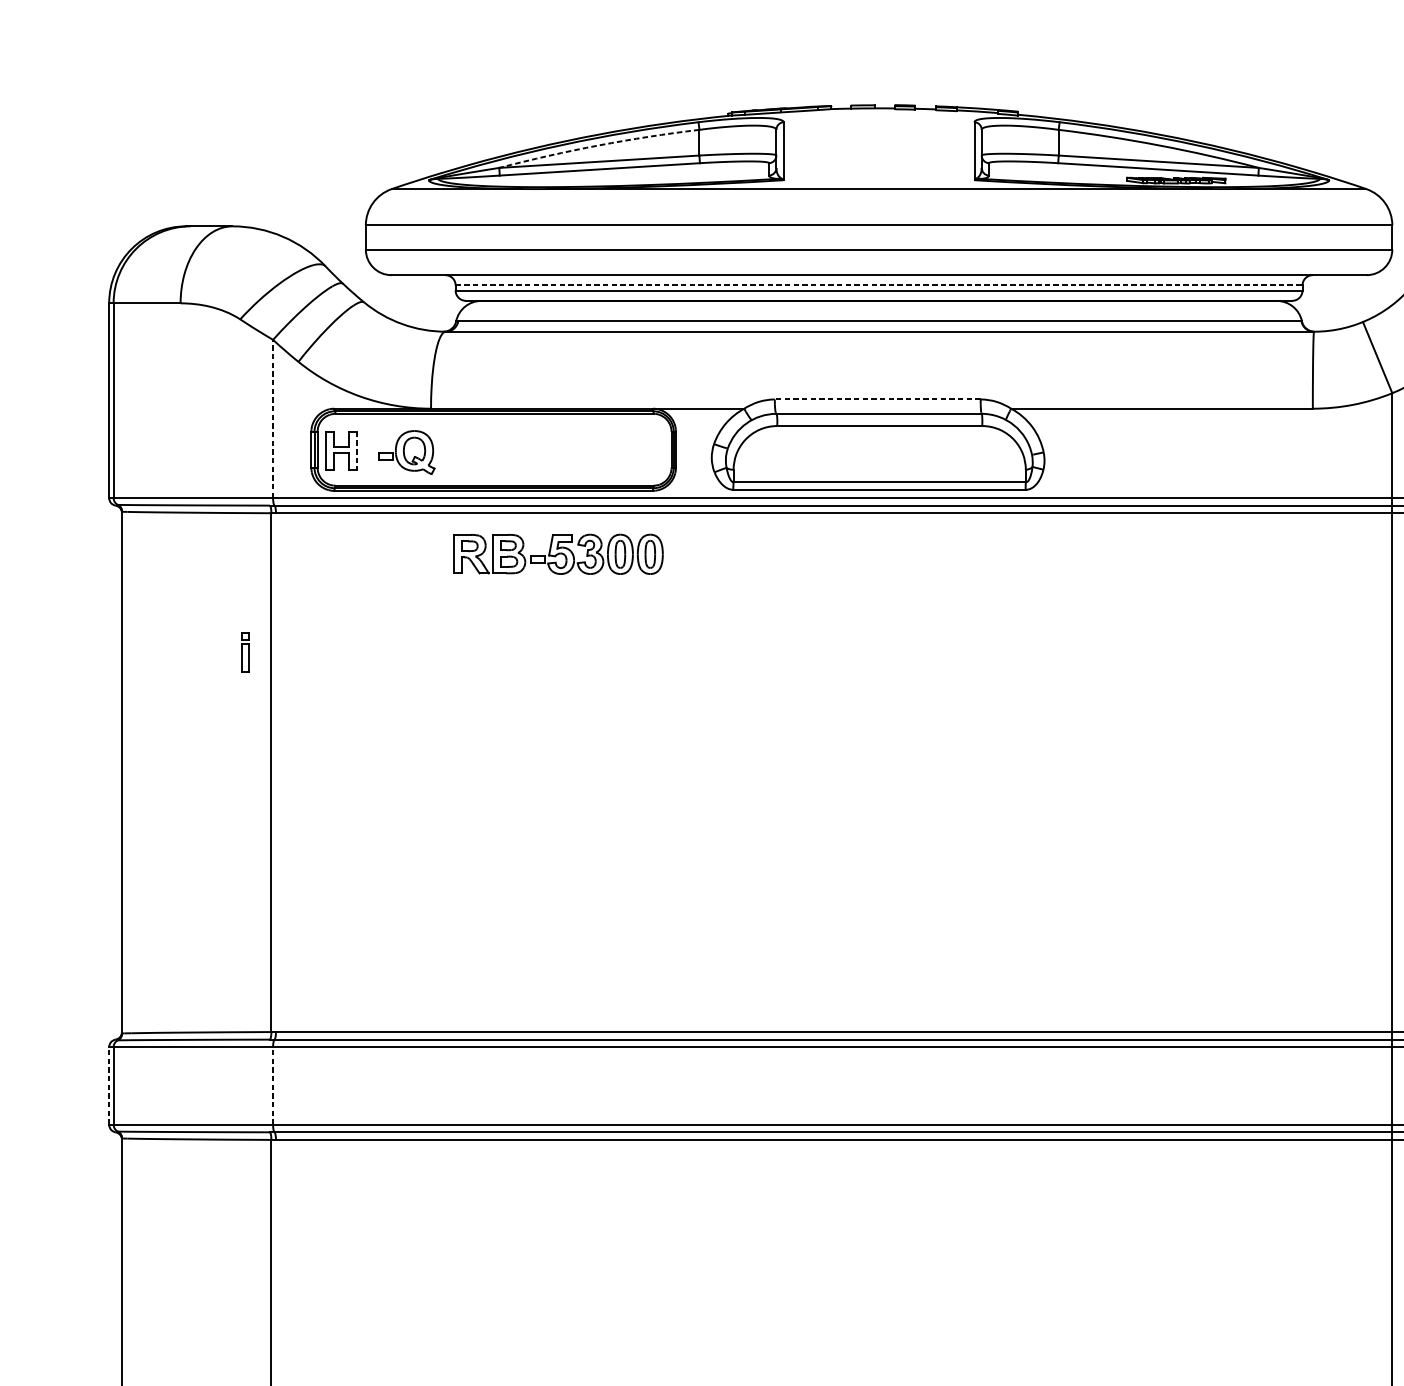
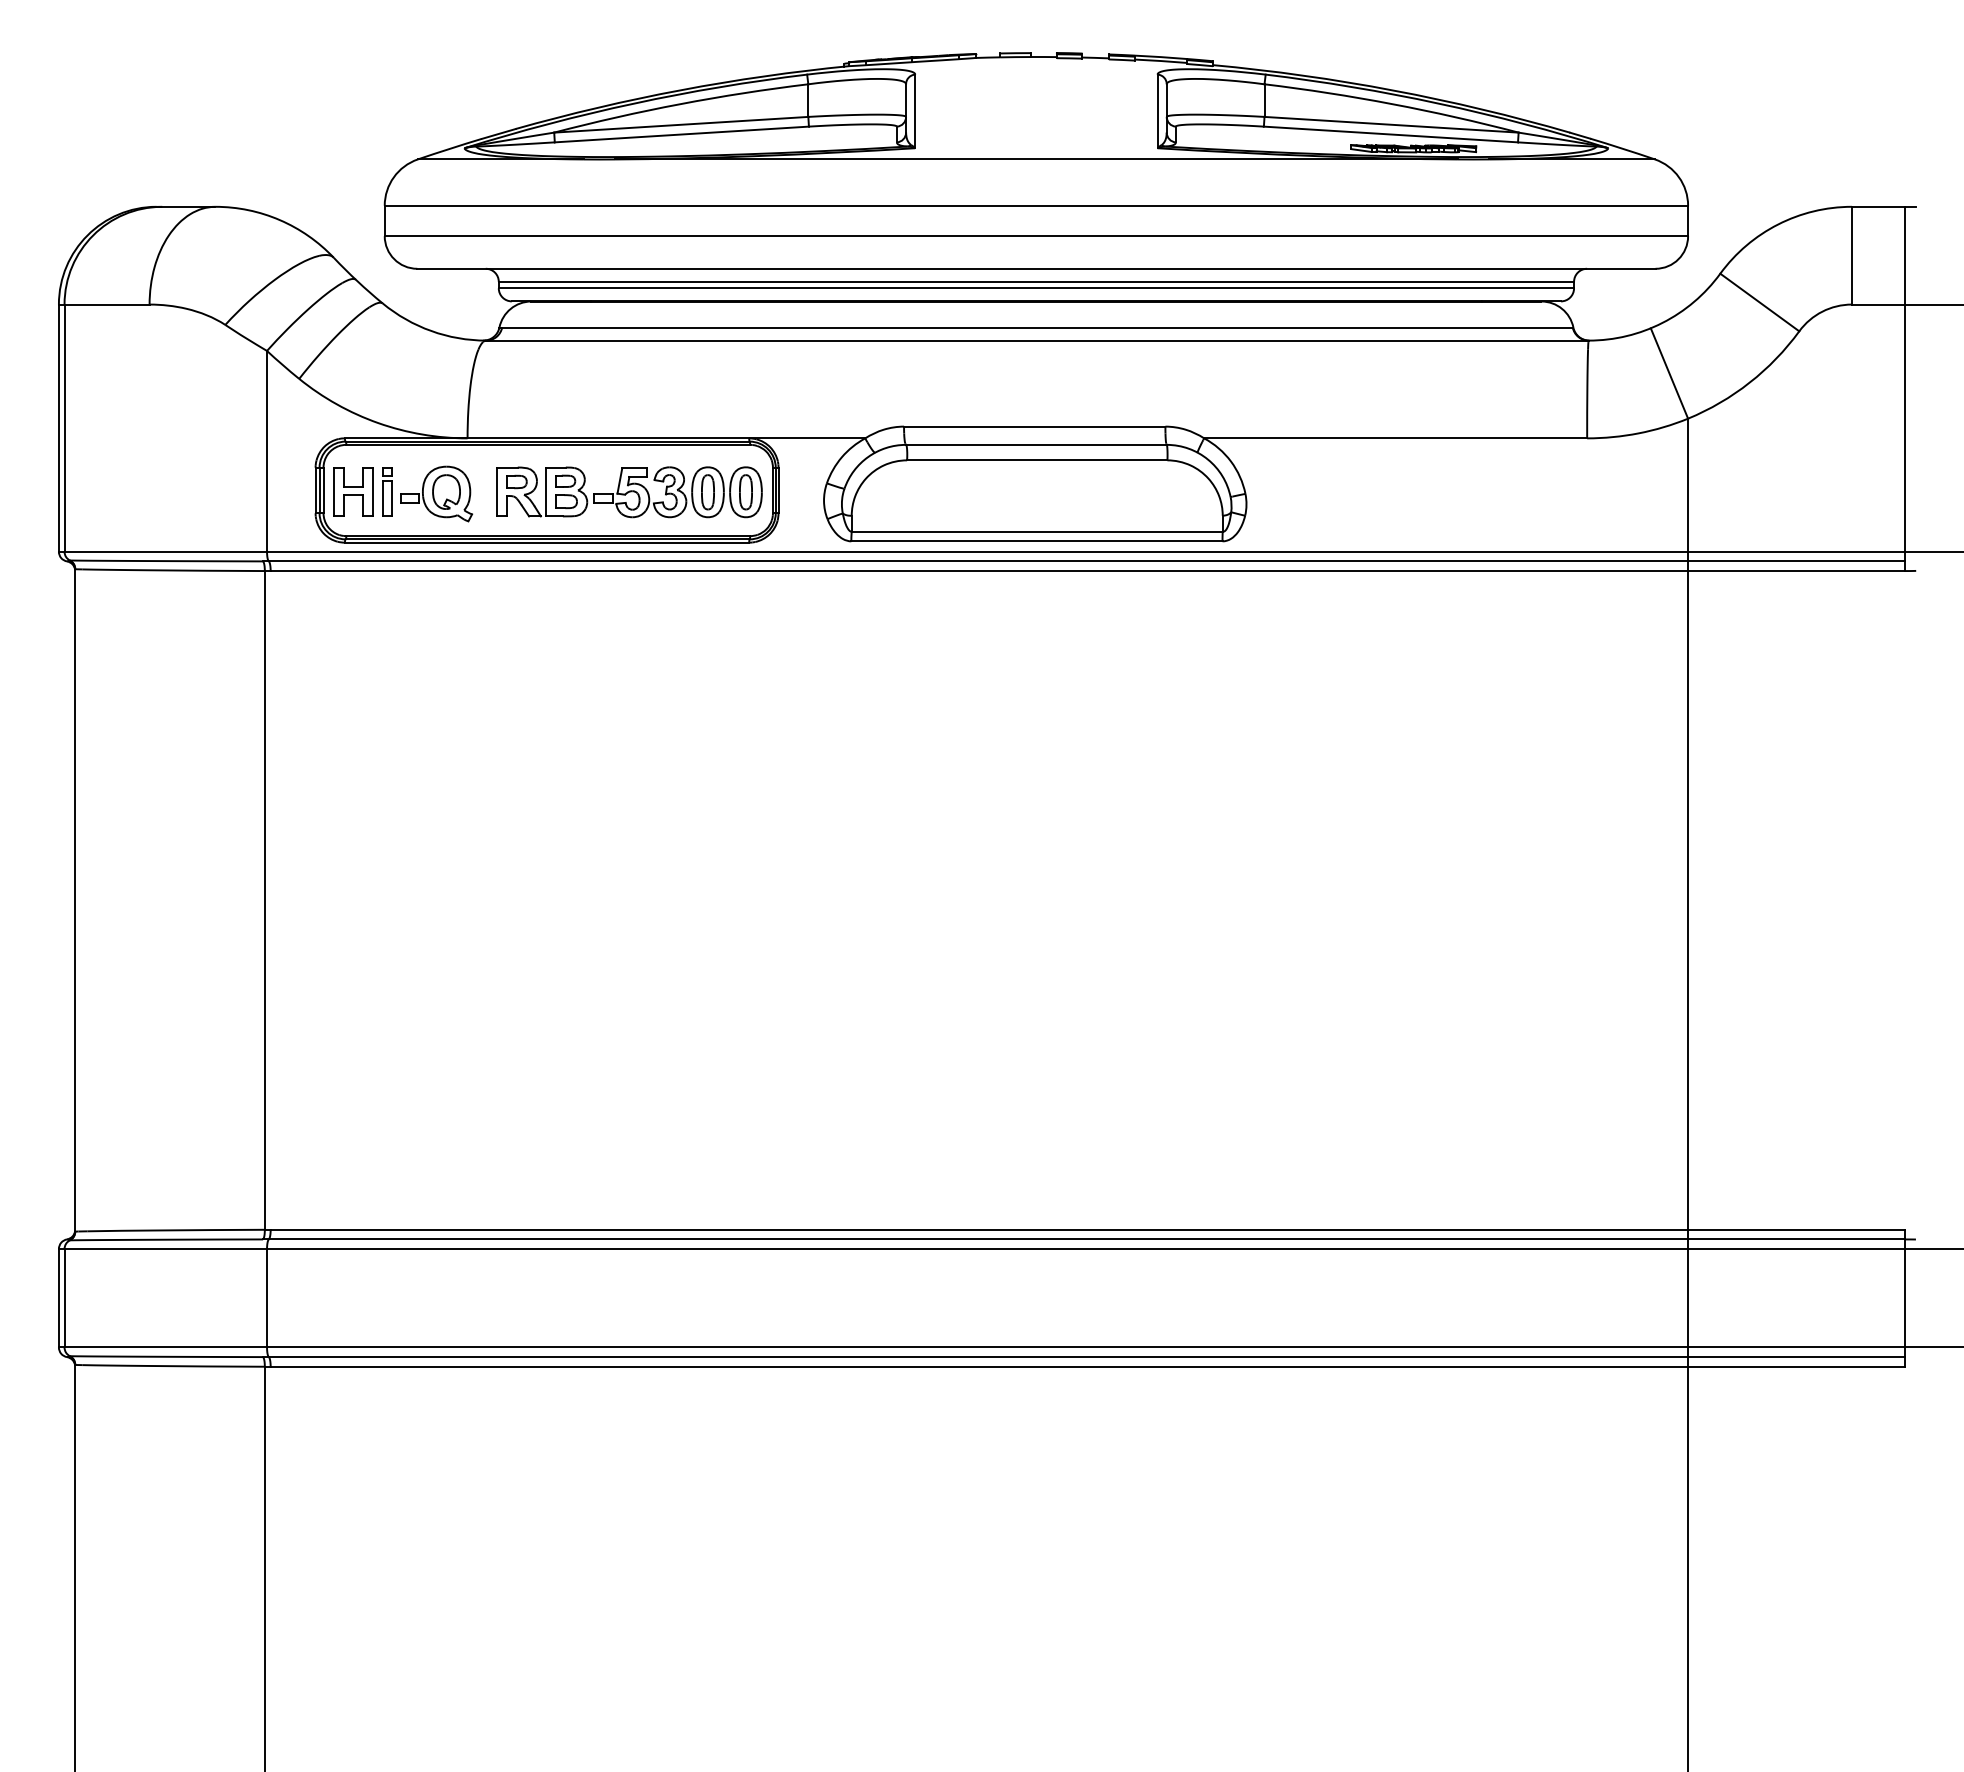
arc: (598, 145) -> (680, 104), dashed -> solid
line: (879, 285) -> (1036, 281), dashed -> solid
line: (877, 399) -> (1034, 426), dashed -> solid
line: (273, 418) -> (267, 450), dashed -> solid
line: (356, 451) -> (372, 492), dashed -> solid
part: (558, 554) -> (629, 492), moved
part: (245, 652) -> (387, 491), moved
line: (108, 1085) -> (58, 1297), dashed -> solid
line: (273, 1085) -> (267, 1297), dashed -> solid

